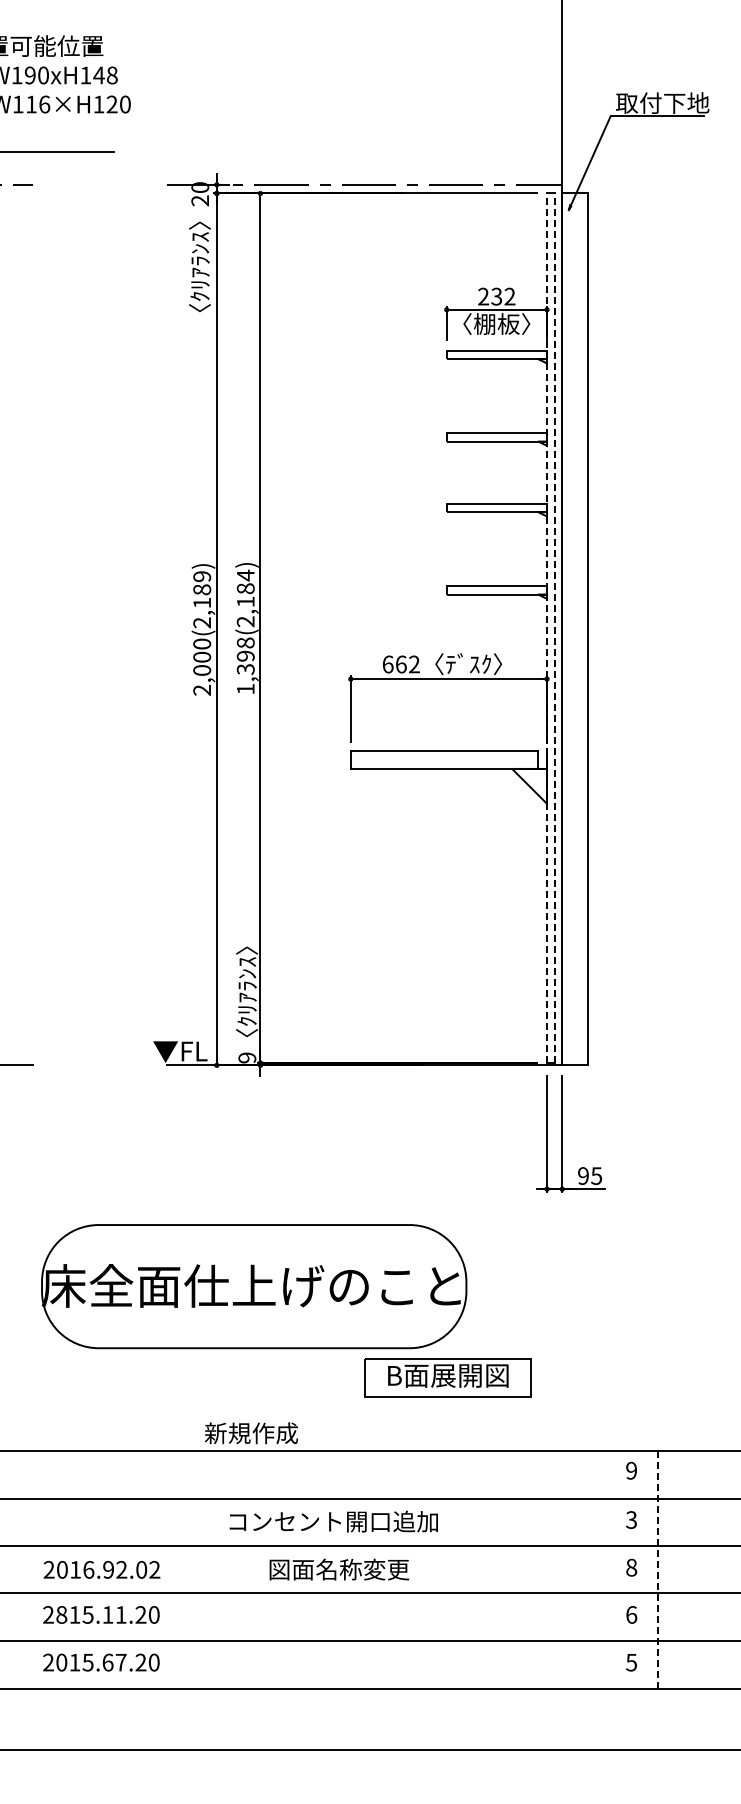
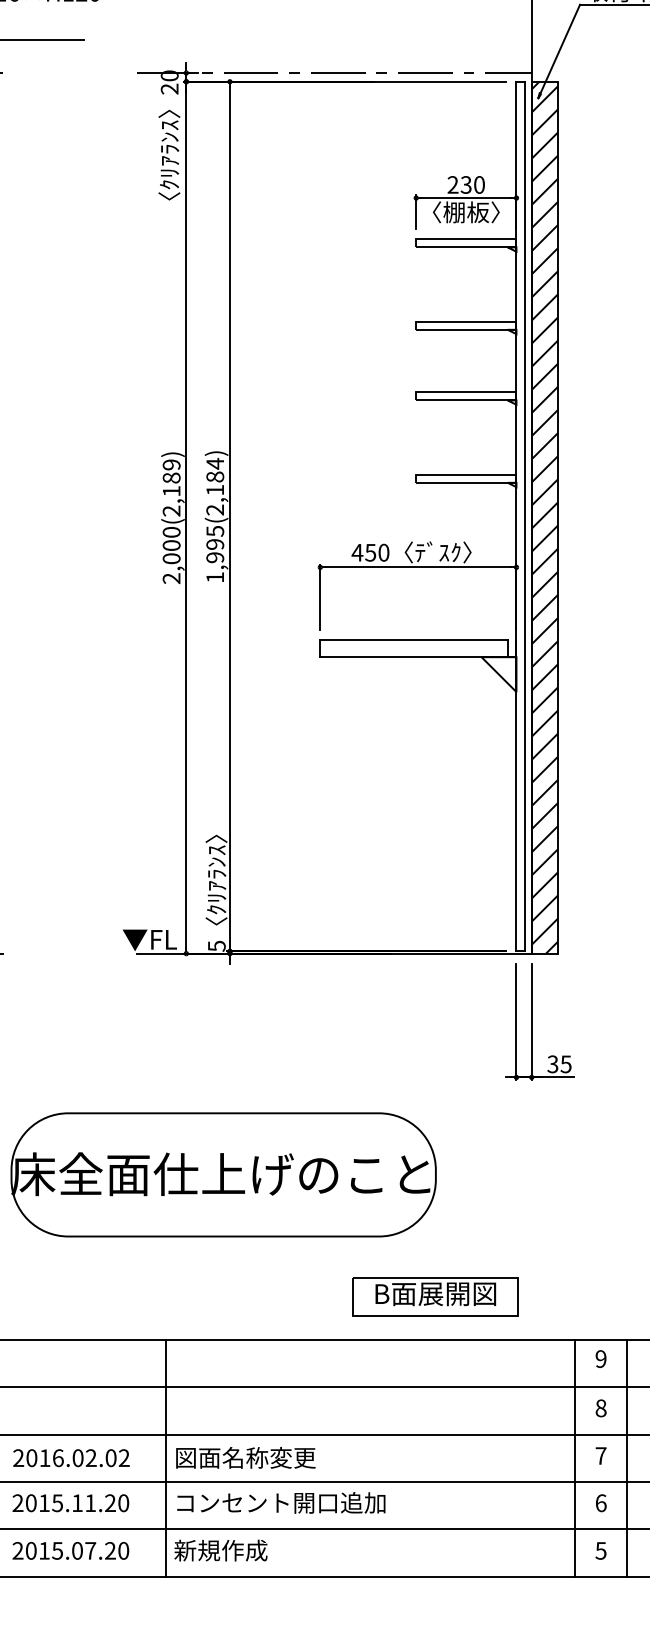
text: (509, 296) -> (478, 184), 232 -> 230
line: (546, 628) -> (515, 516), dashed -> solid
line: (555, 628) -> (524, 516), dashed -> solid
hatch: (575, 629) -> (544, 517), added
text: (245, 656) -> (214, 544), 1,398(2,184) -> 1,995(2,184)
text: (400, 664) -> (369, 552), 662 -> 450
text: (247, 1057) -> (216, 945), 9 -> 5
text: (582, 1175) -> (551, 1063), 95 -> 35
part: (447, 1377) -> (434, 1295), moved
text: (251, 1433) -> (220, 1550), moved
text: (631, 1519) -> (600, 1407), 3 -> 8
text: (333, 1521) -> (280, 1502), moved
text: (631, 1567) -> (600, 1455), 8 -> 7
text: (108, 1569) -> (77, 1457), 2016.92.02 -> 2016.02.02
line: (196, 1569) -> (165, 1457), added
text: (339, 1569) -> (245, 1457), moved
line: (605, 1569) -> (574, 1457), added
line: (658, 1570) -> (627, 1458), dashed -> solid
text: (61, 1614) -> (30, 1502), 2815.11.20 -> 2015.11.20
text: (107, 1662) -> (76, 1550), 2015.67.20 -> 2015.07.20

